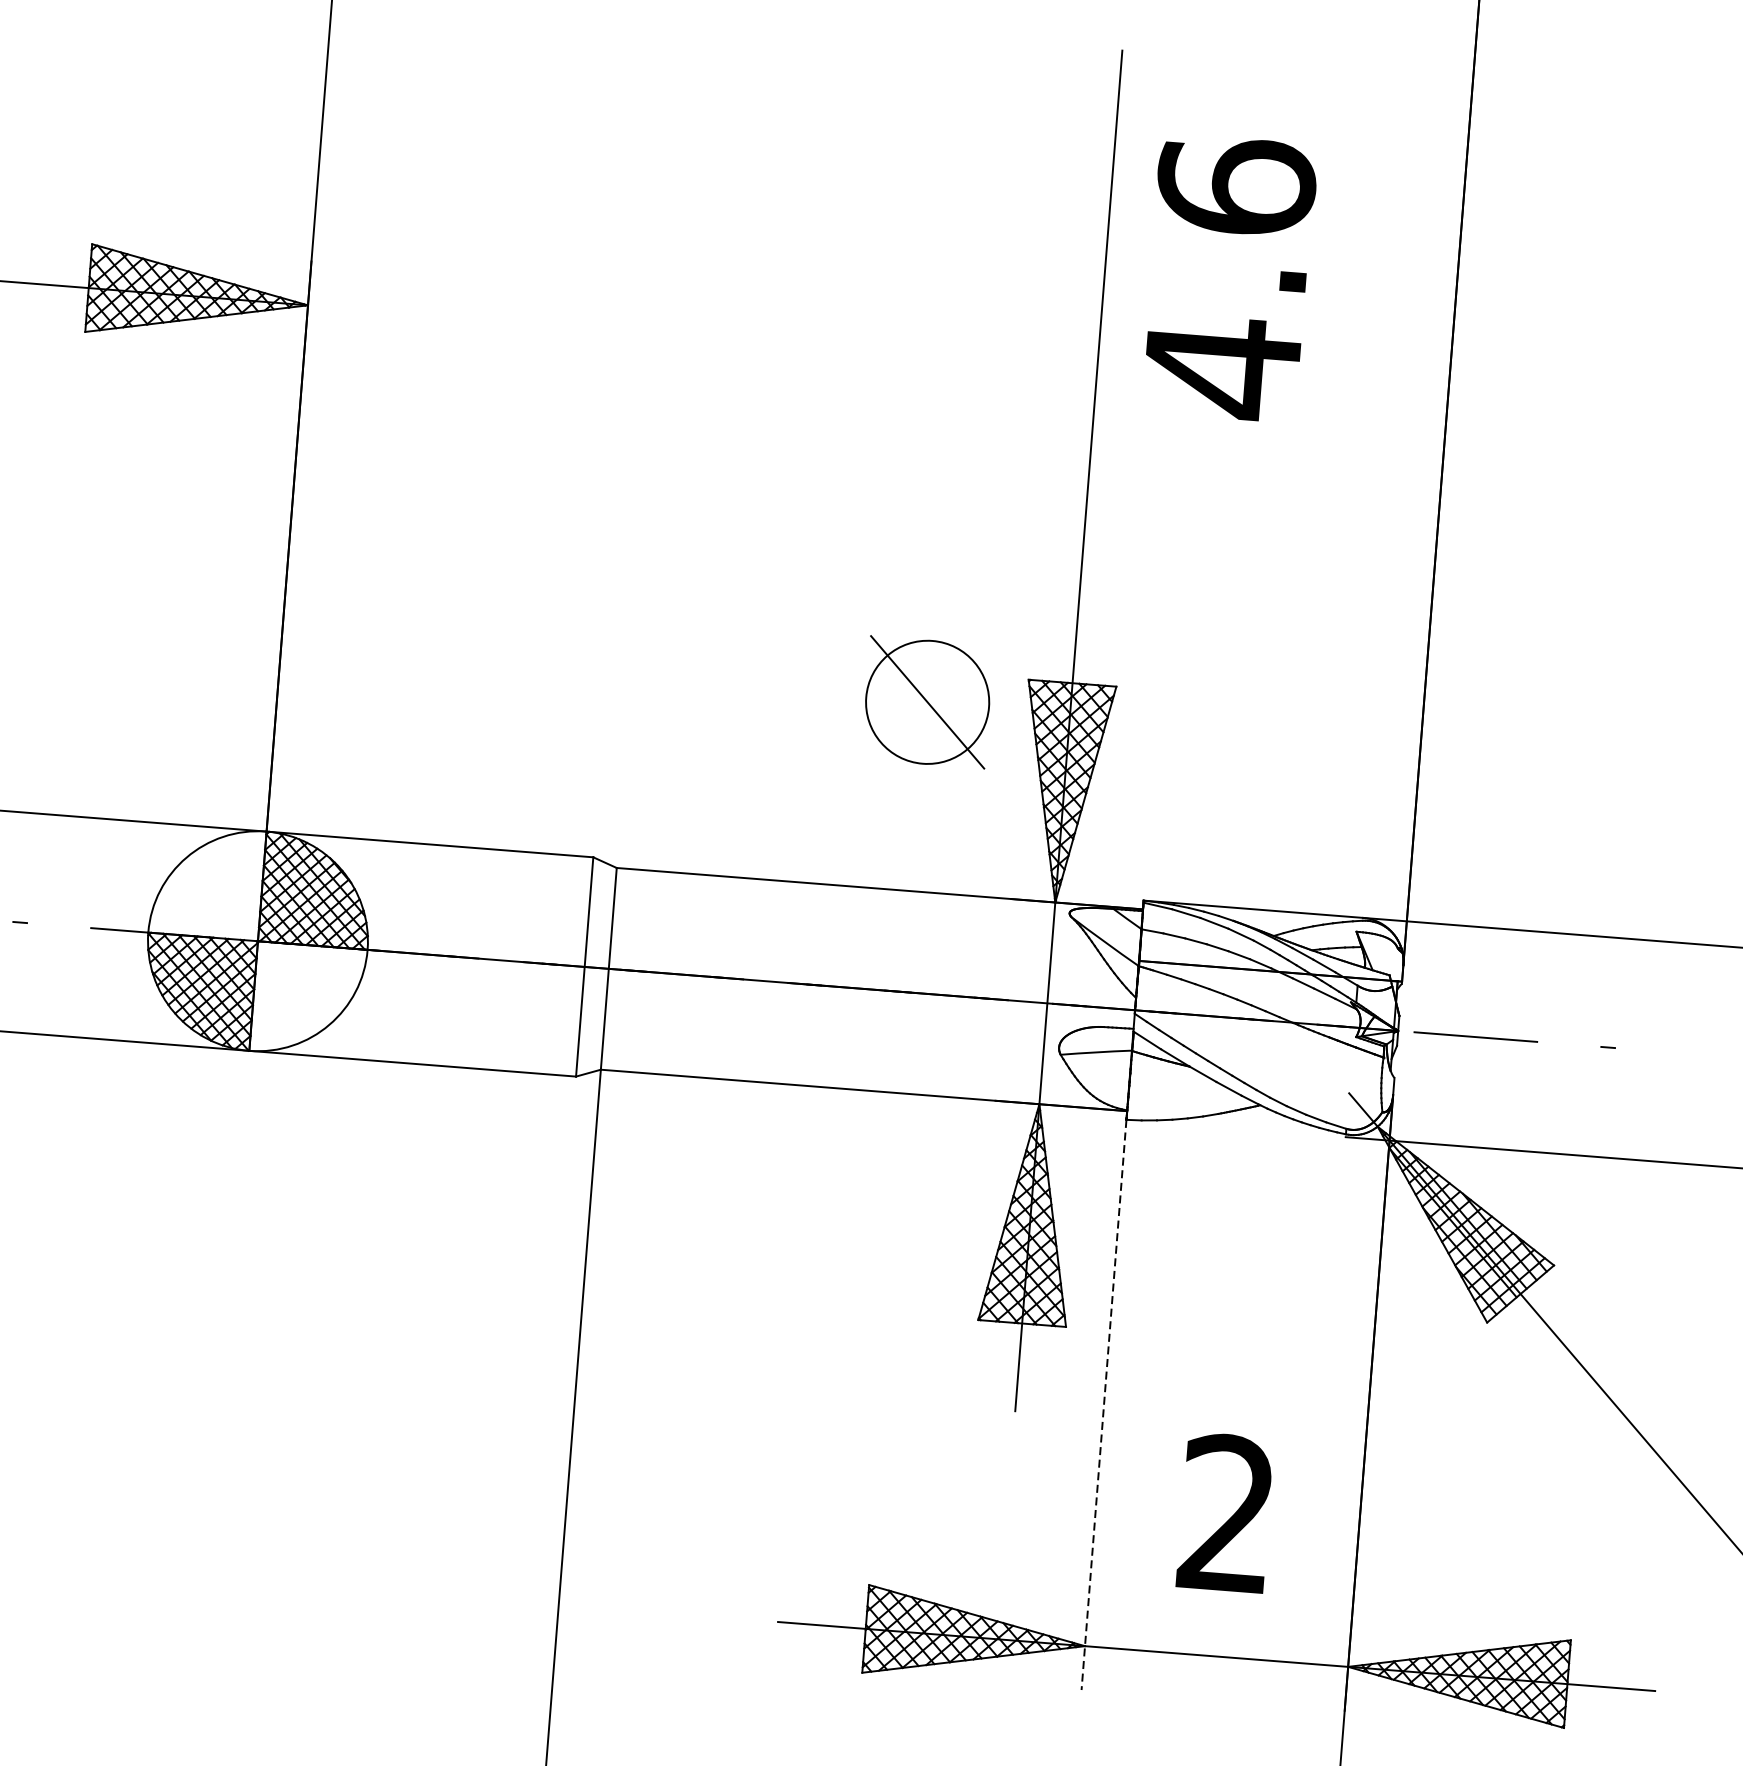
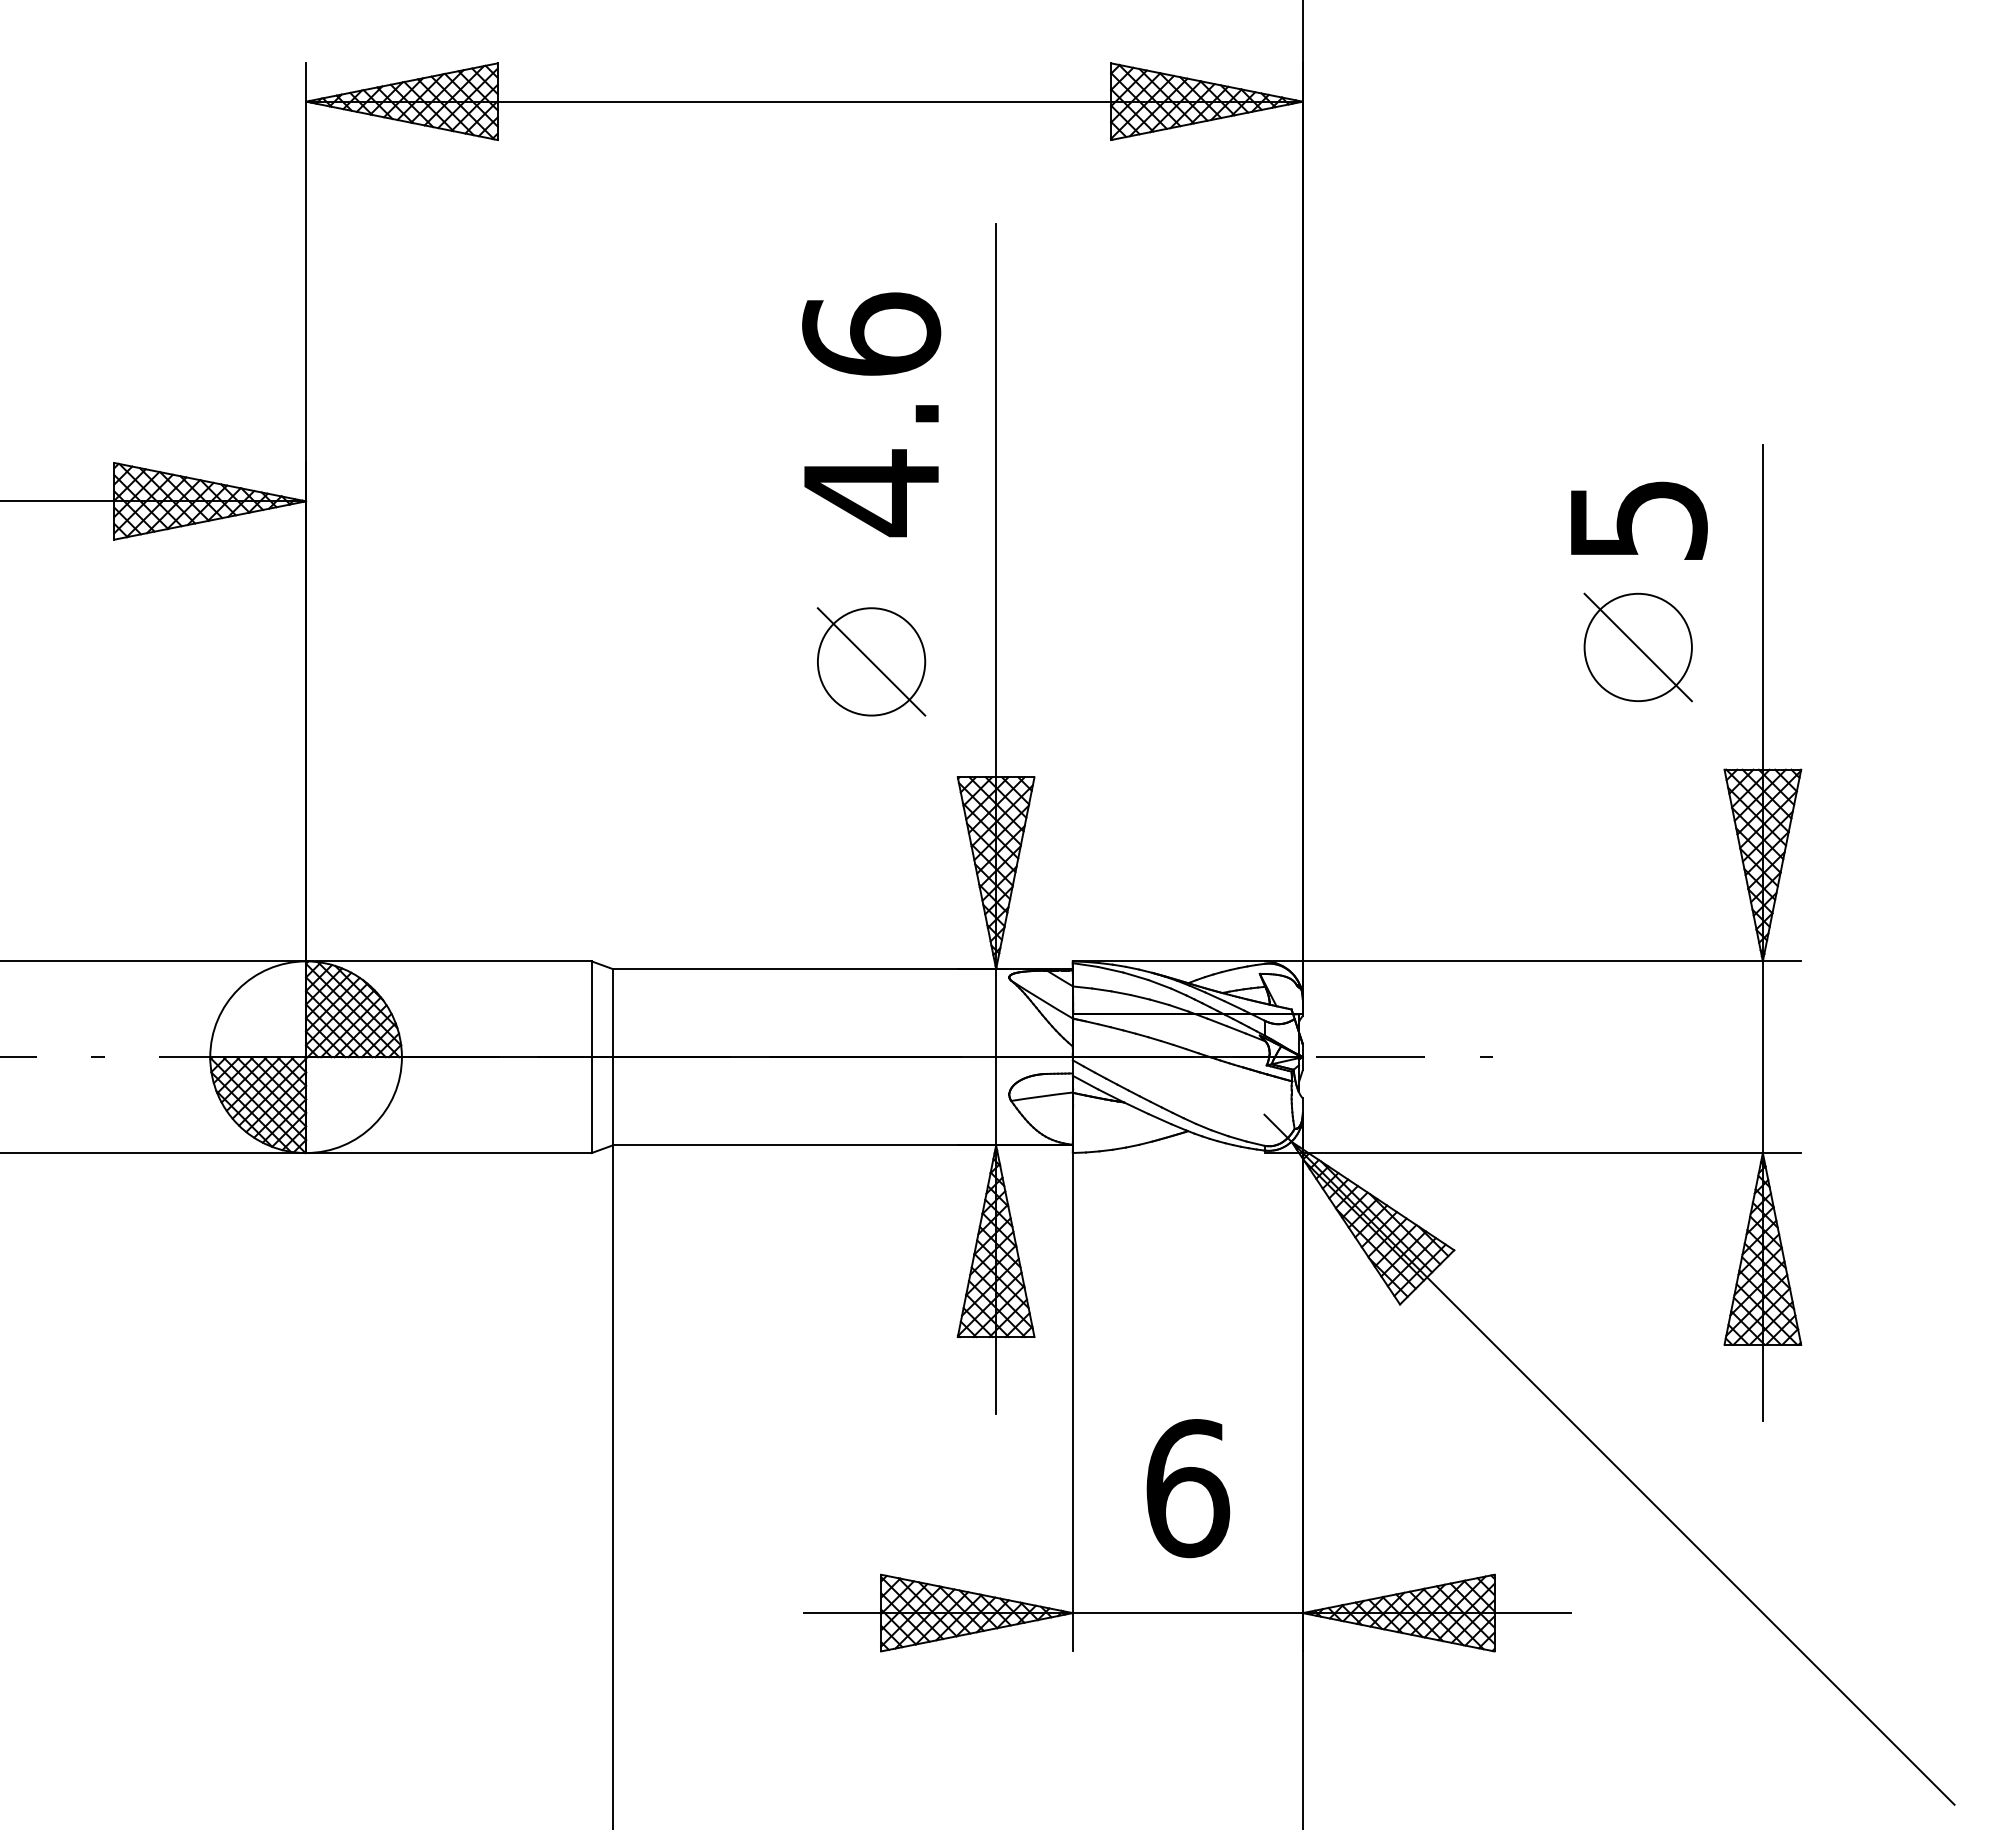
text: (1229, 277) -> (871, 414), moved
part: (927, 701) -> (871, 661), moved
line: (1103, 1405) -> (1072, 1402), dashed -> solid
text: (1228, 1514) -> (1188, 1488), 2 -> 6

